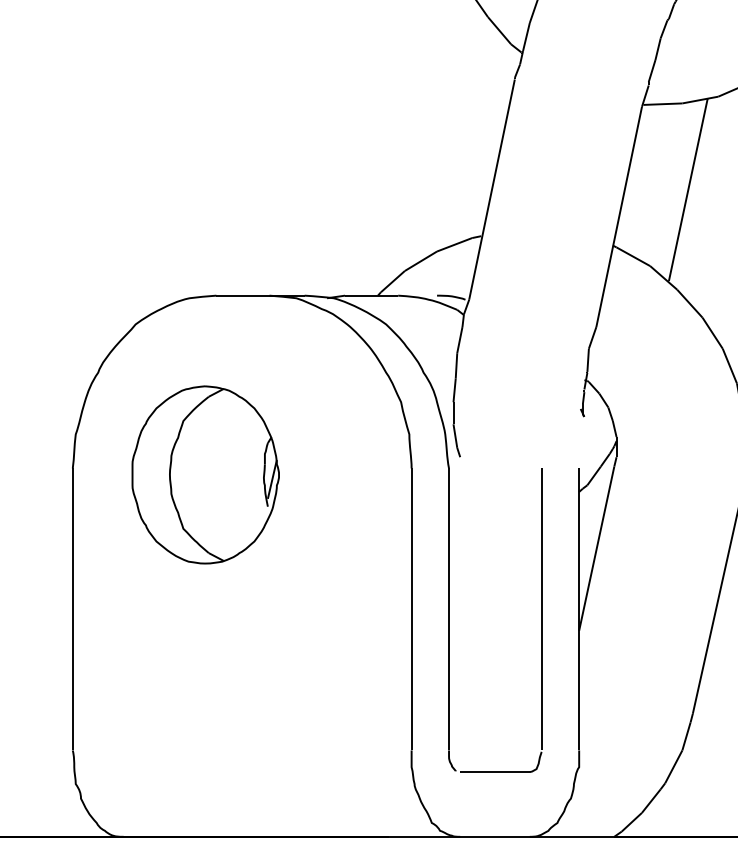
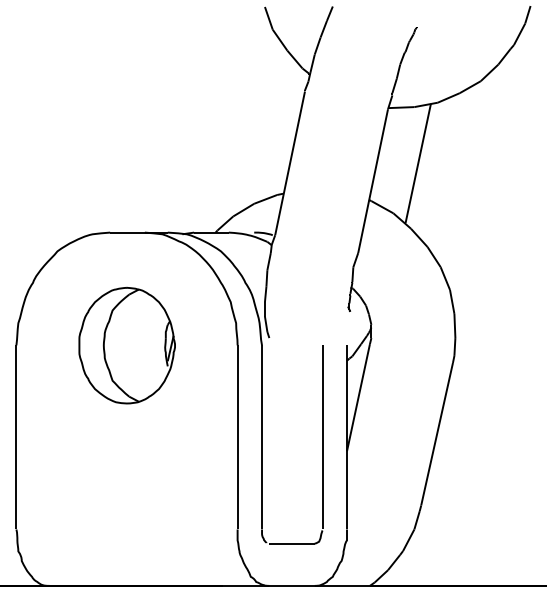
part: (204, 474) -> (126, 345), moved

